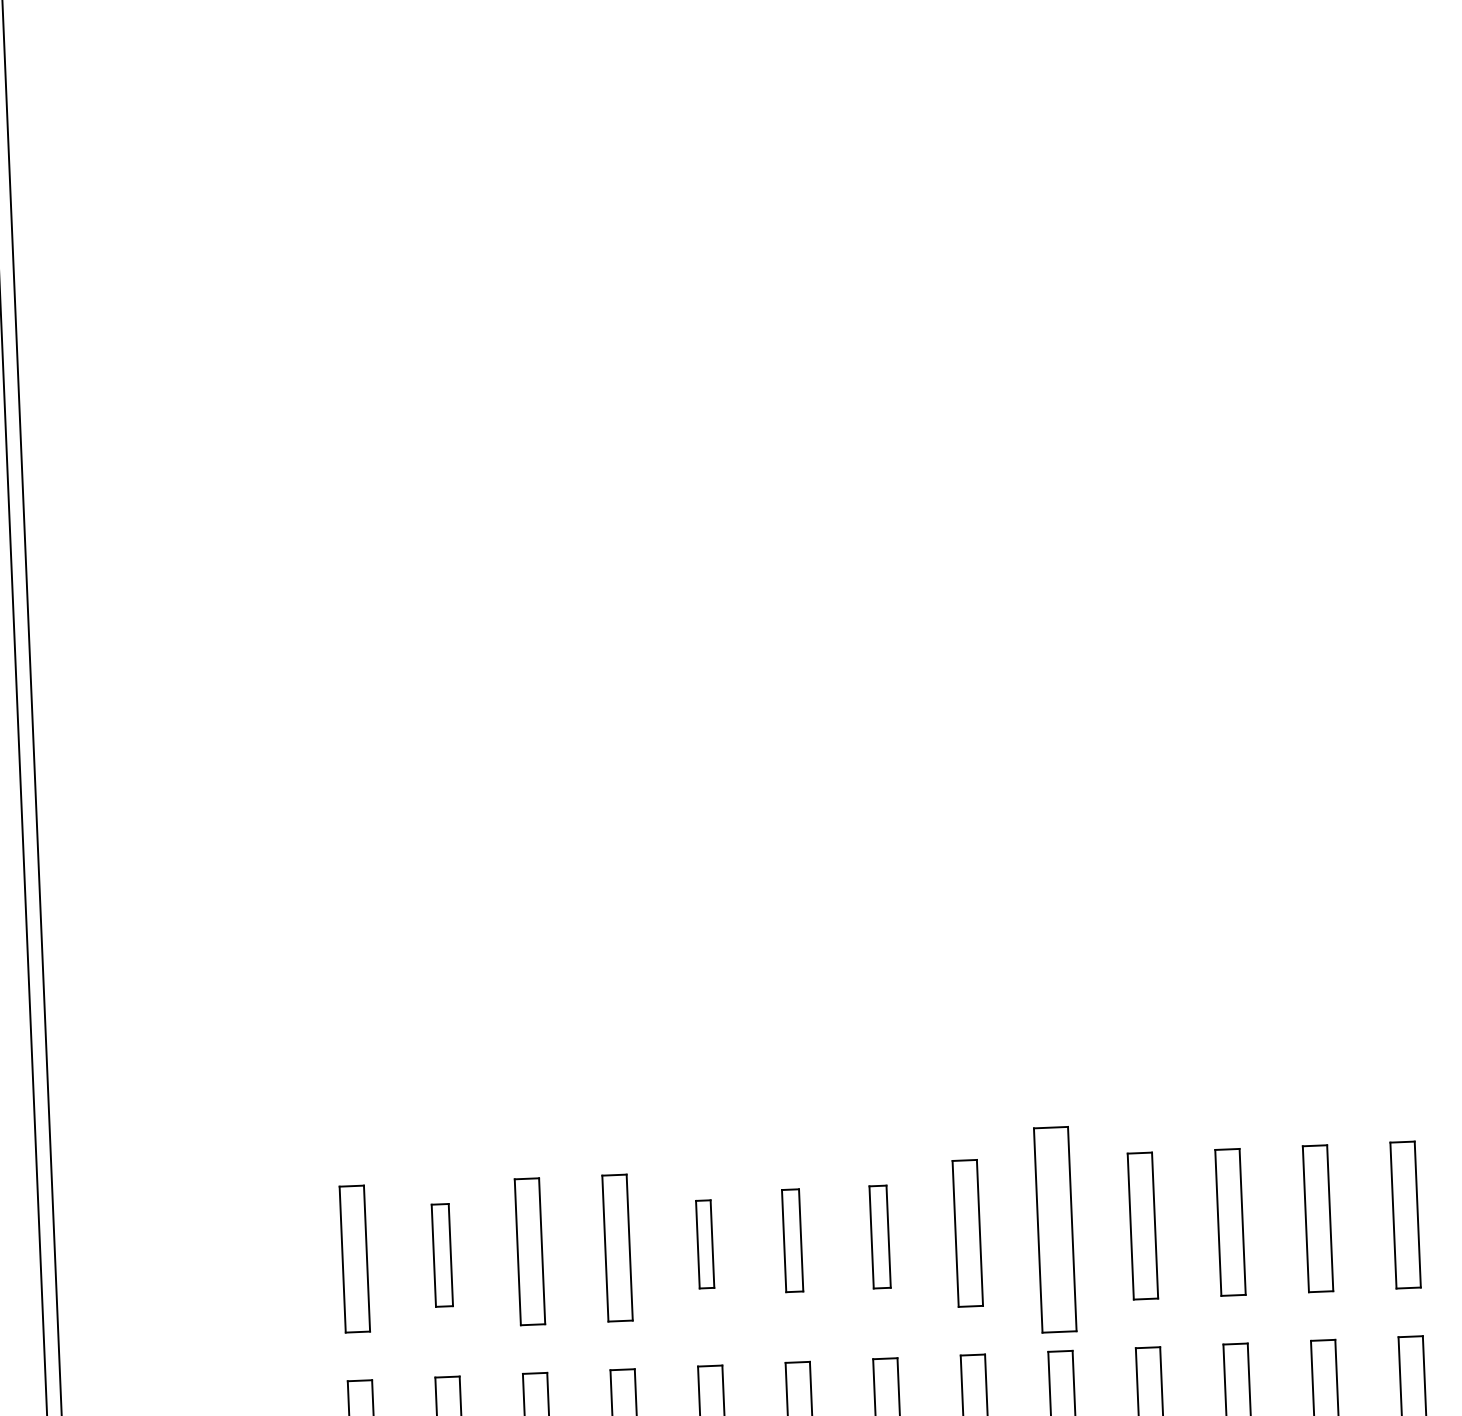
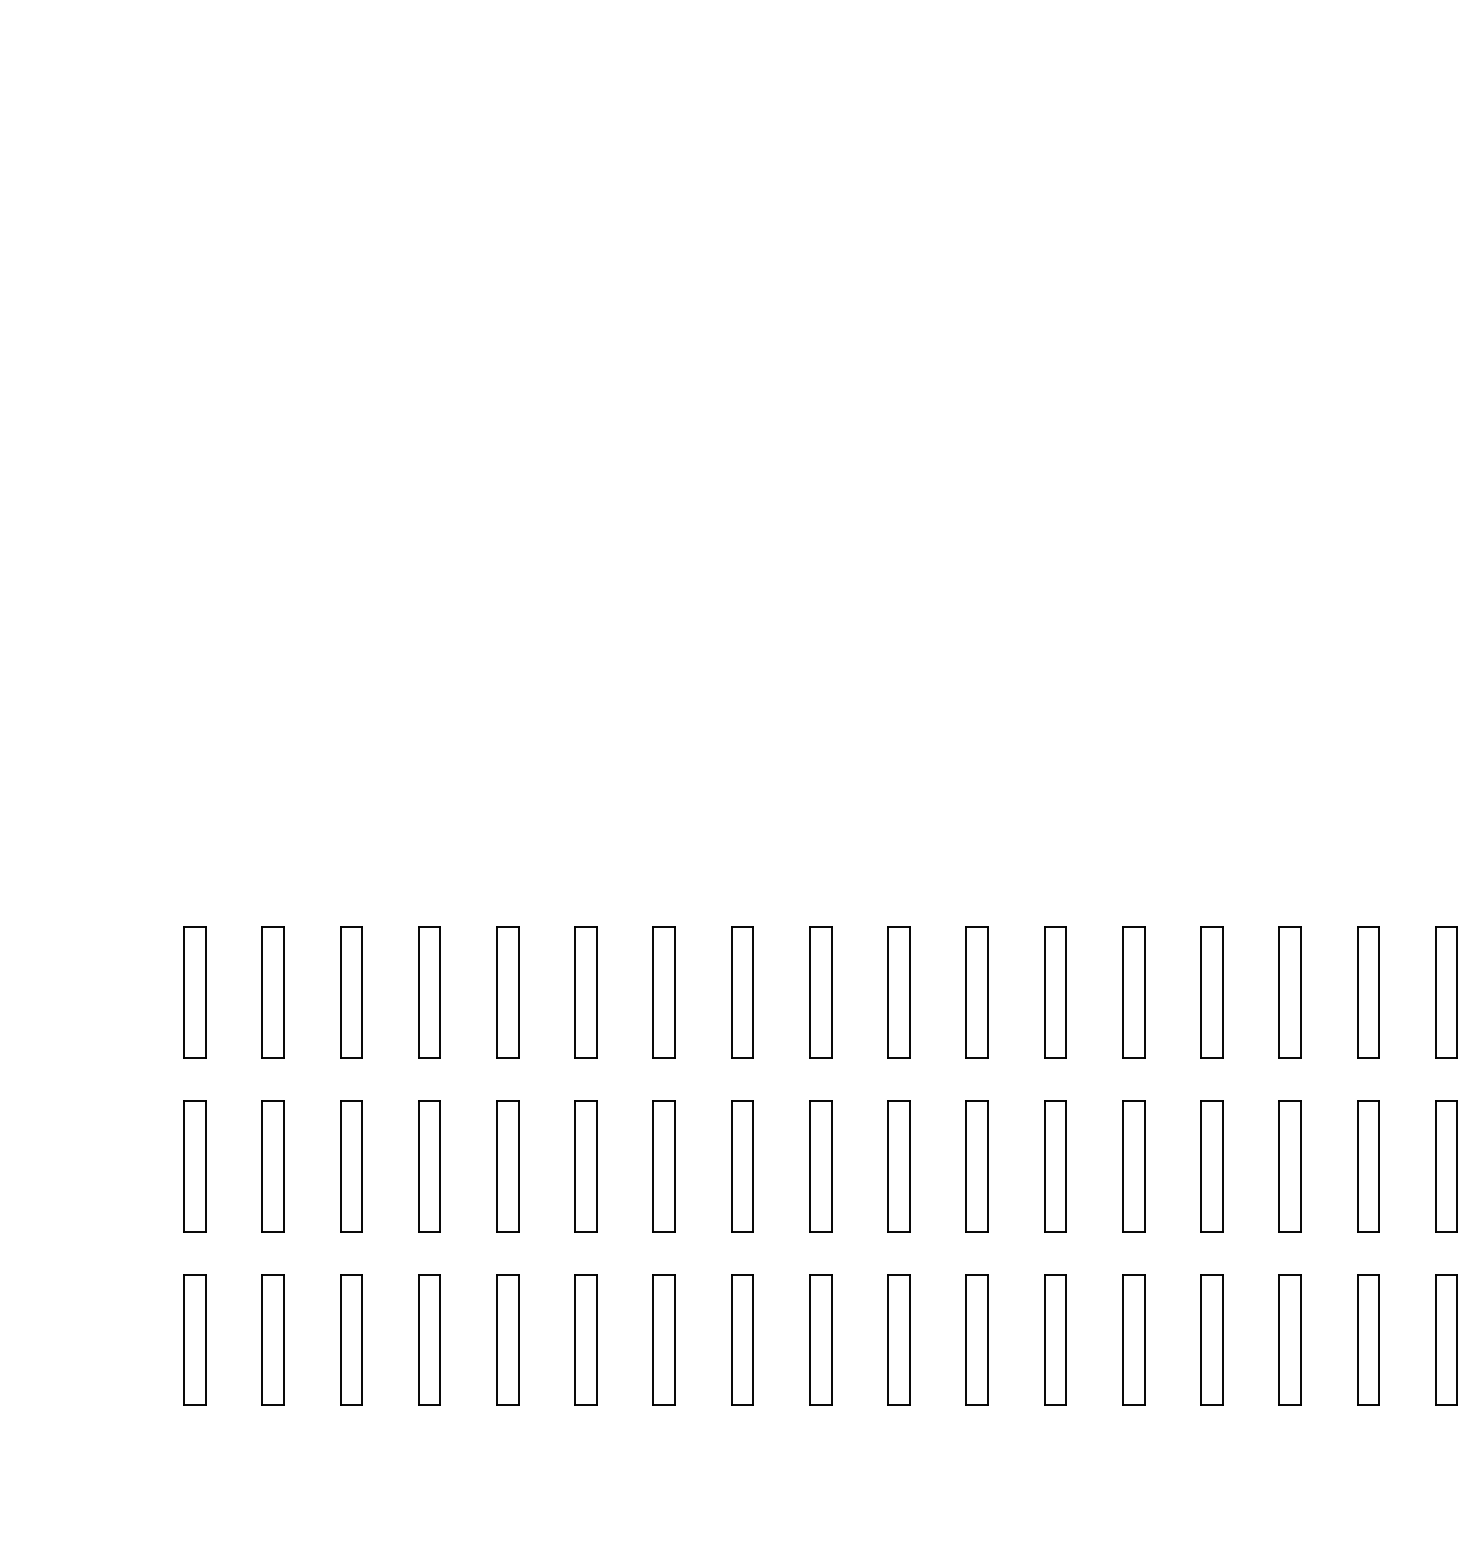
part: (1055, 1229) -> (820, 992), size x0.71
part: (879, 1237) -> (663, 992), size x1.43
part: (792, 1240) -> (585, 992), size x1.43
part: (704, 1244) -> (507, 992), size x1.67
part: (441, 1255) -> (272, 992), size x1.43

